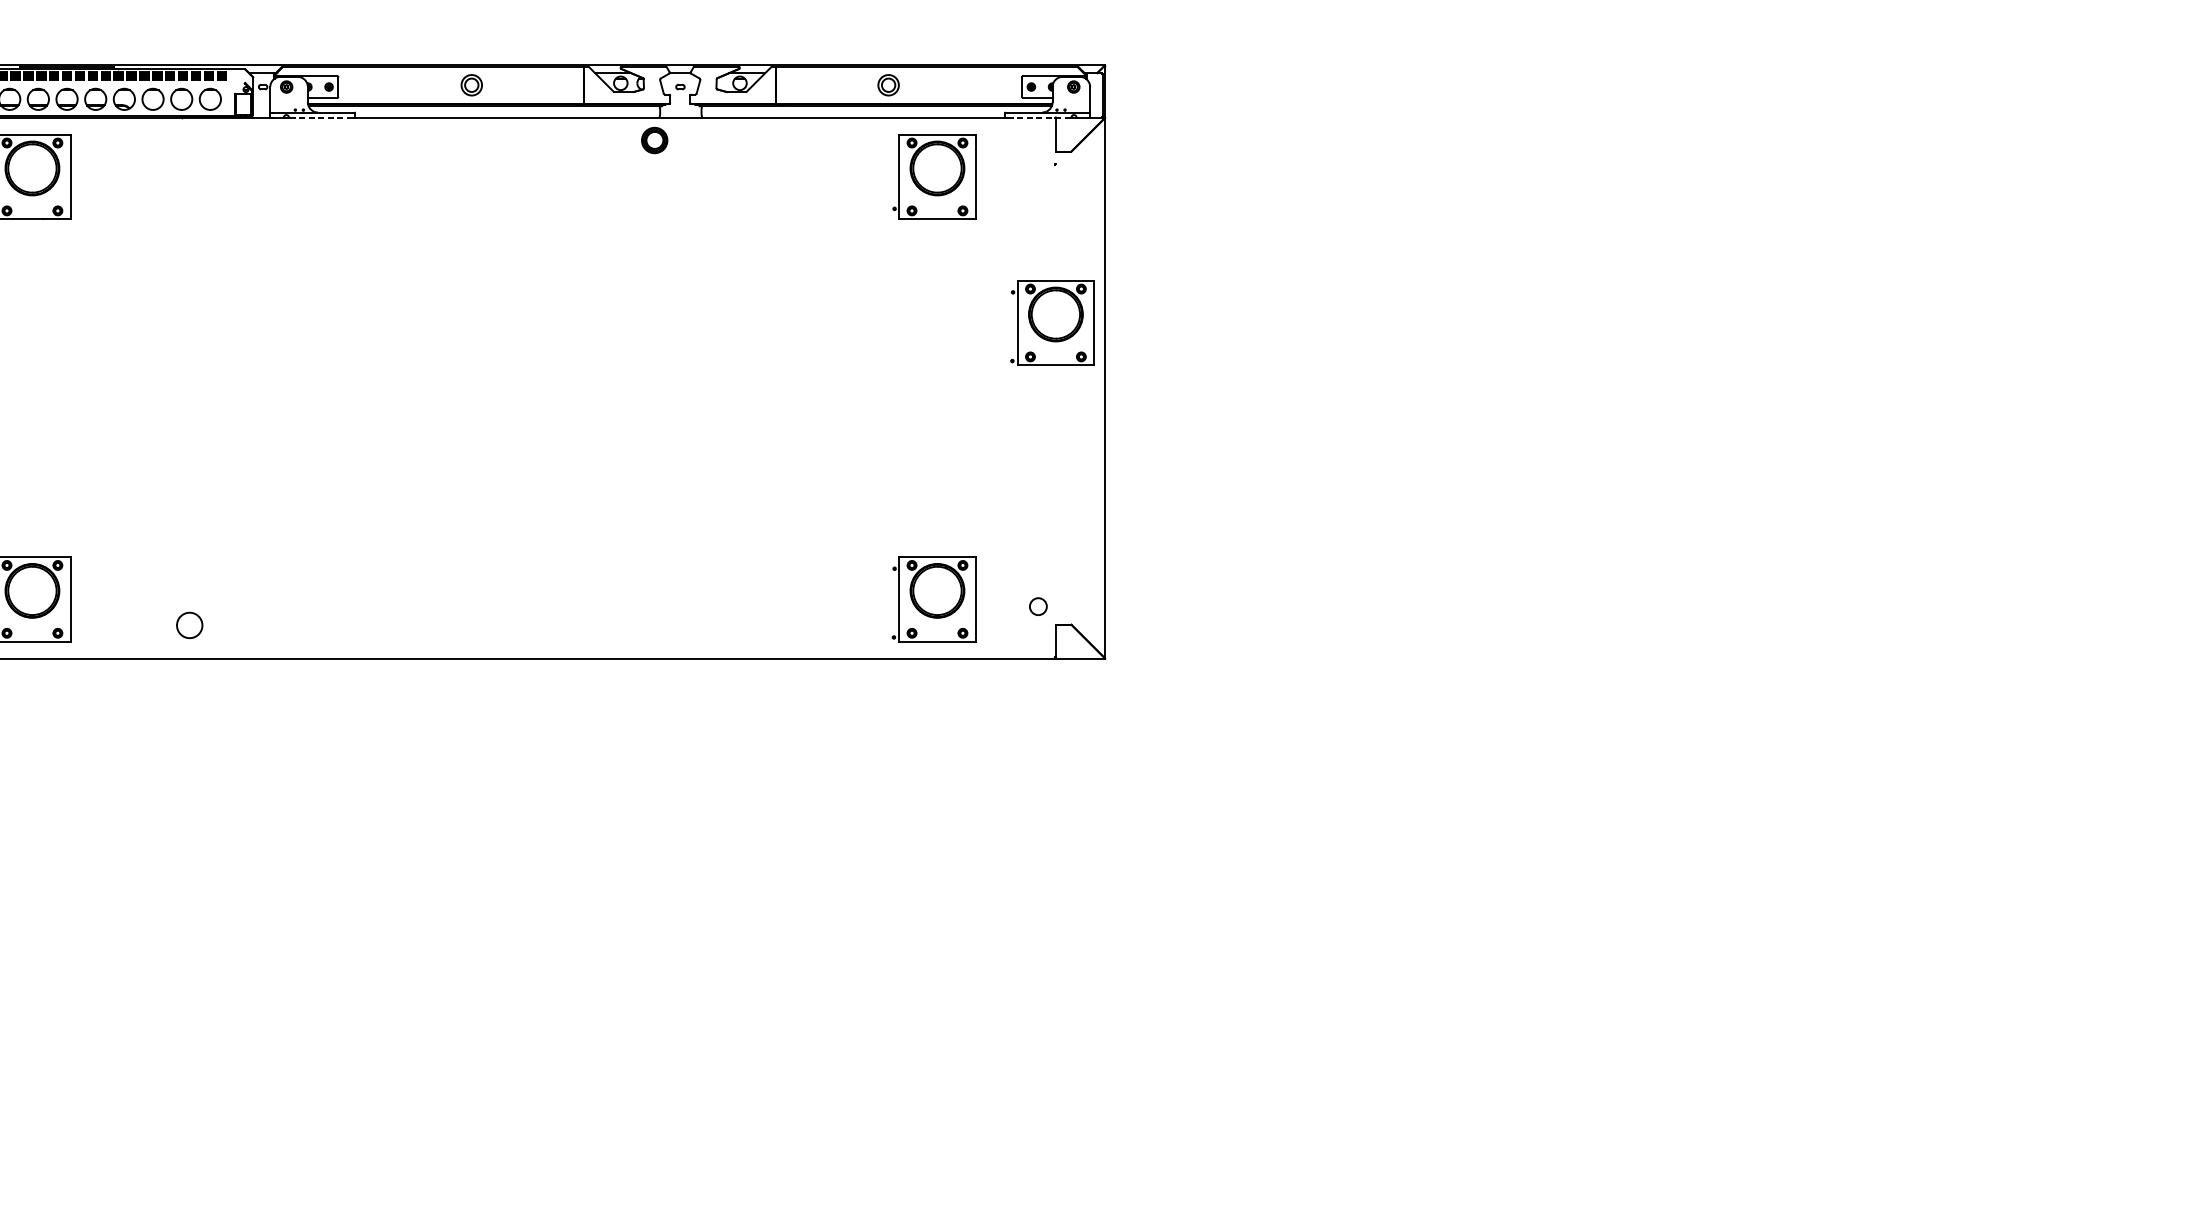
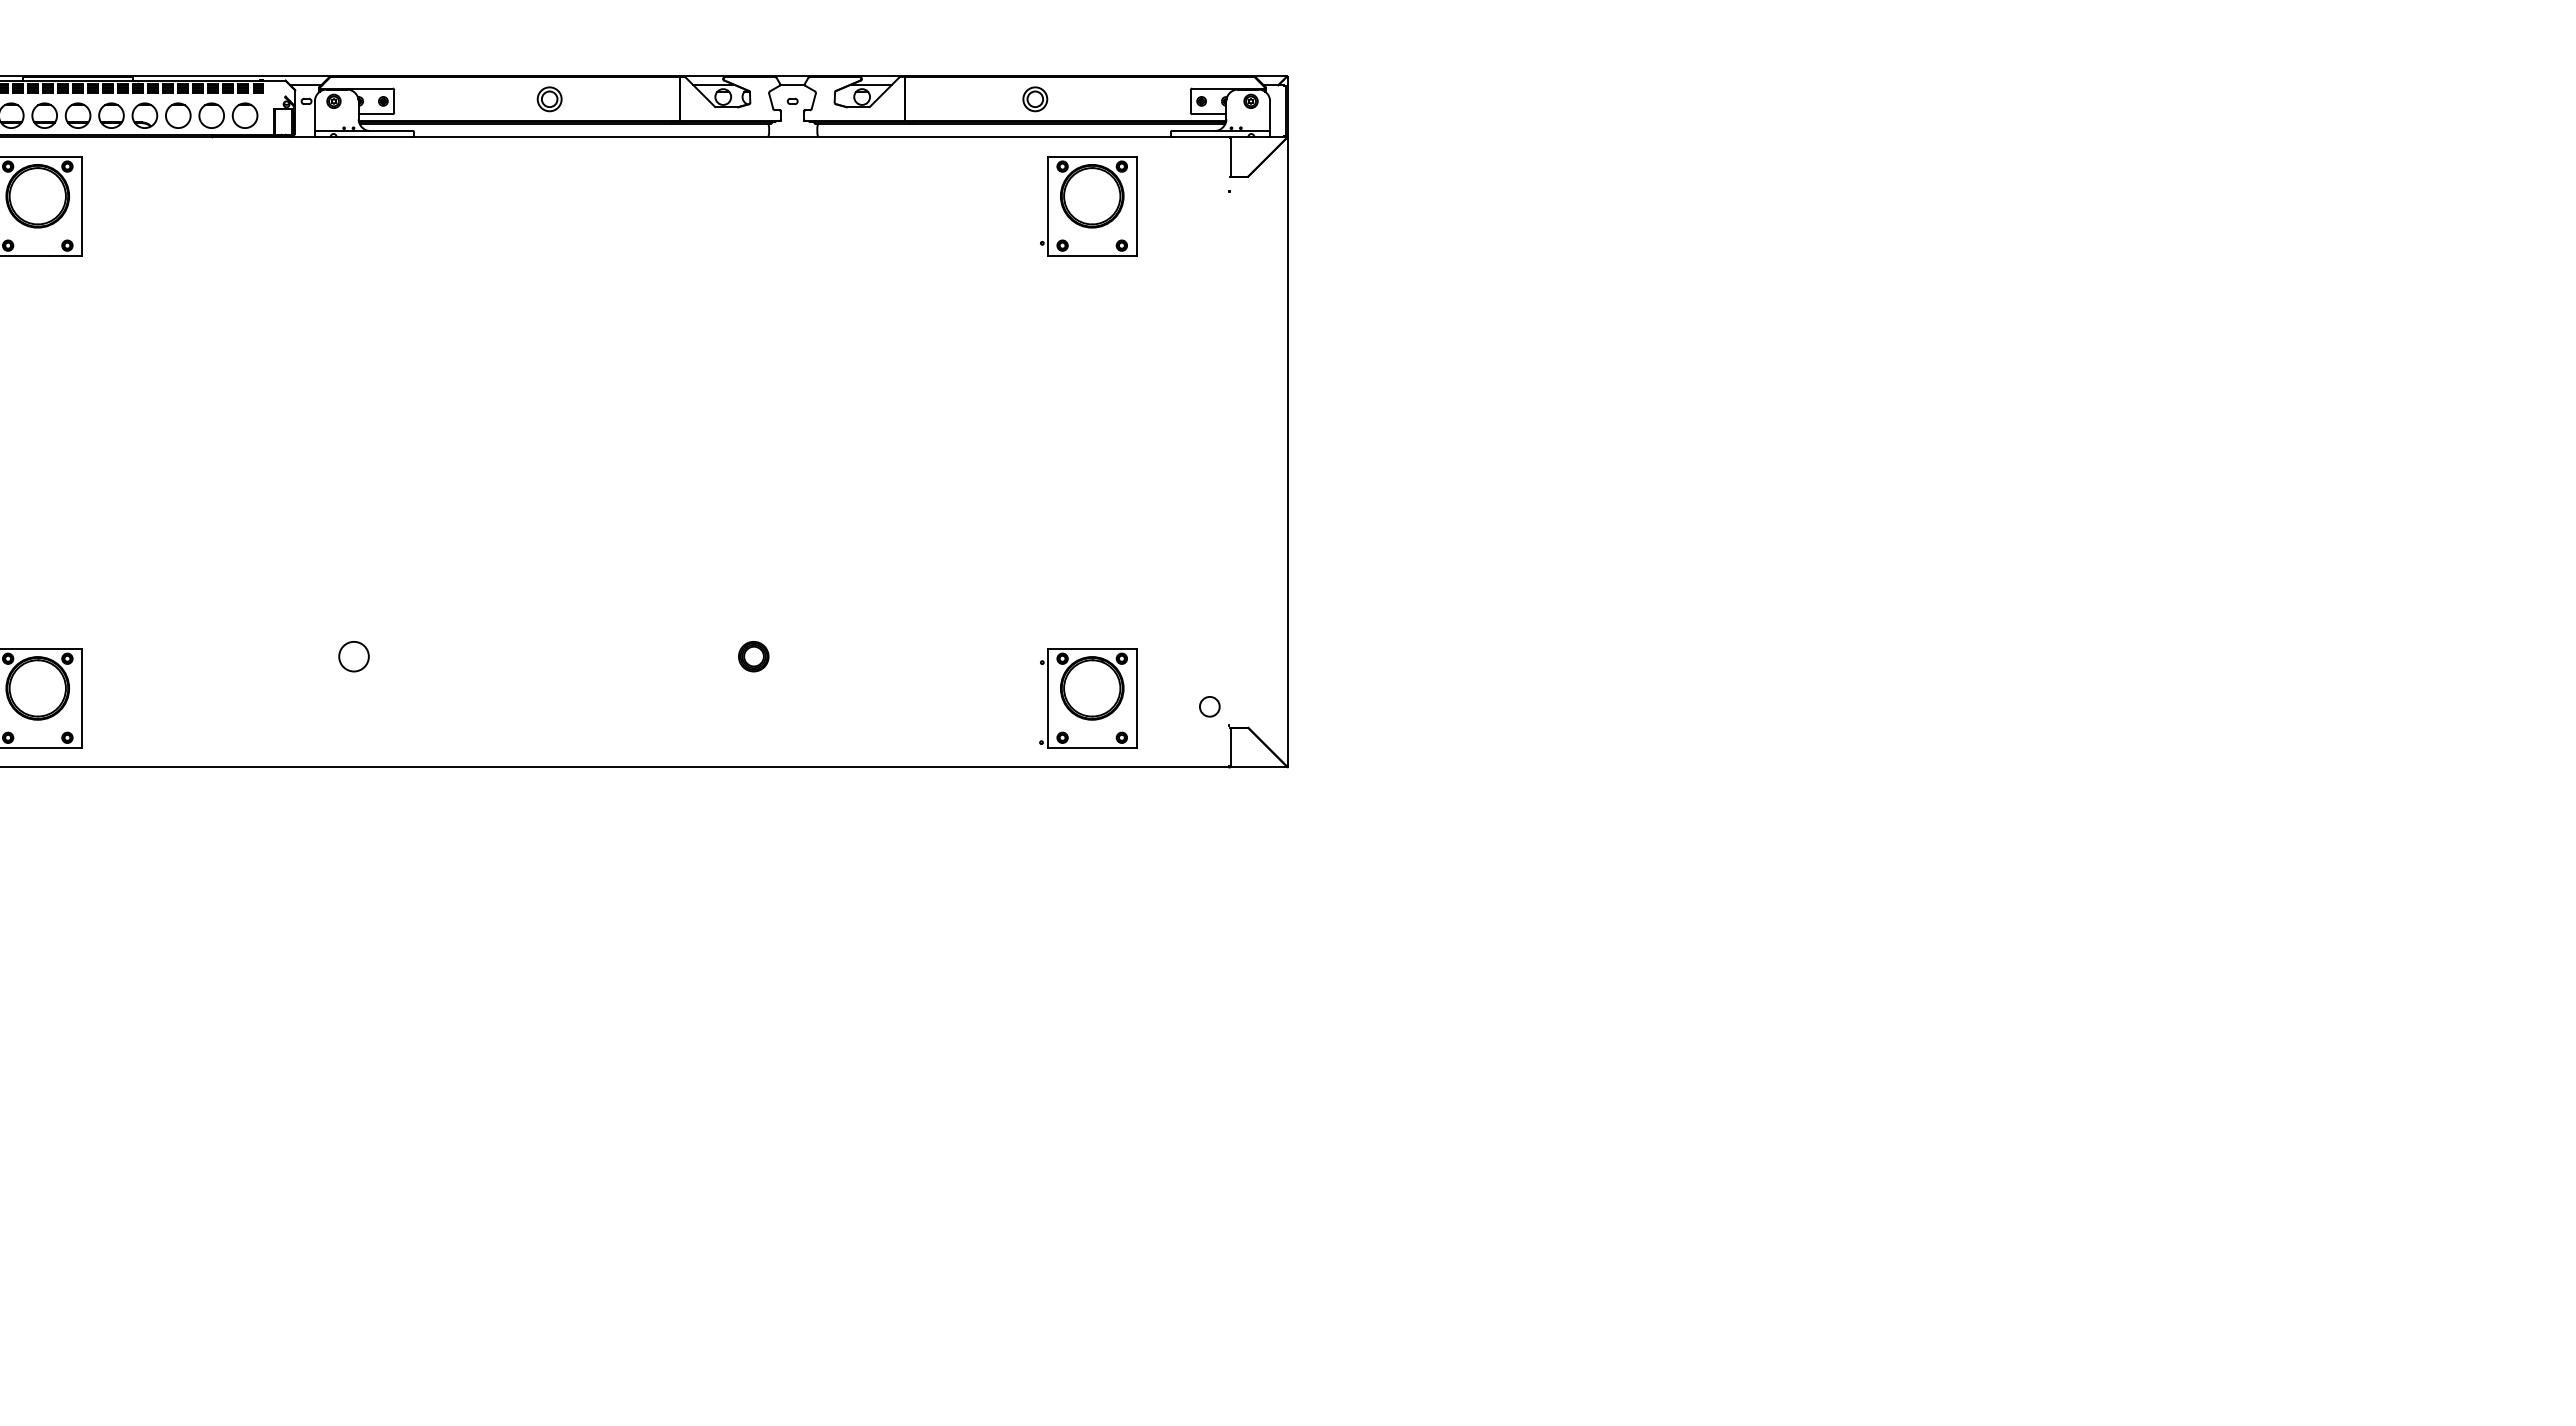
line: (320, 117) -> (373, 136), dashed -> solid
line: (1039, 117) -> (1211, 136), dashed -> solid
part: (654, 140) -> (753, 656), moved
part: (1052, 323) -> (1226, 376), removed
circle: (189, 625) -> (353, 656), moved

